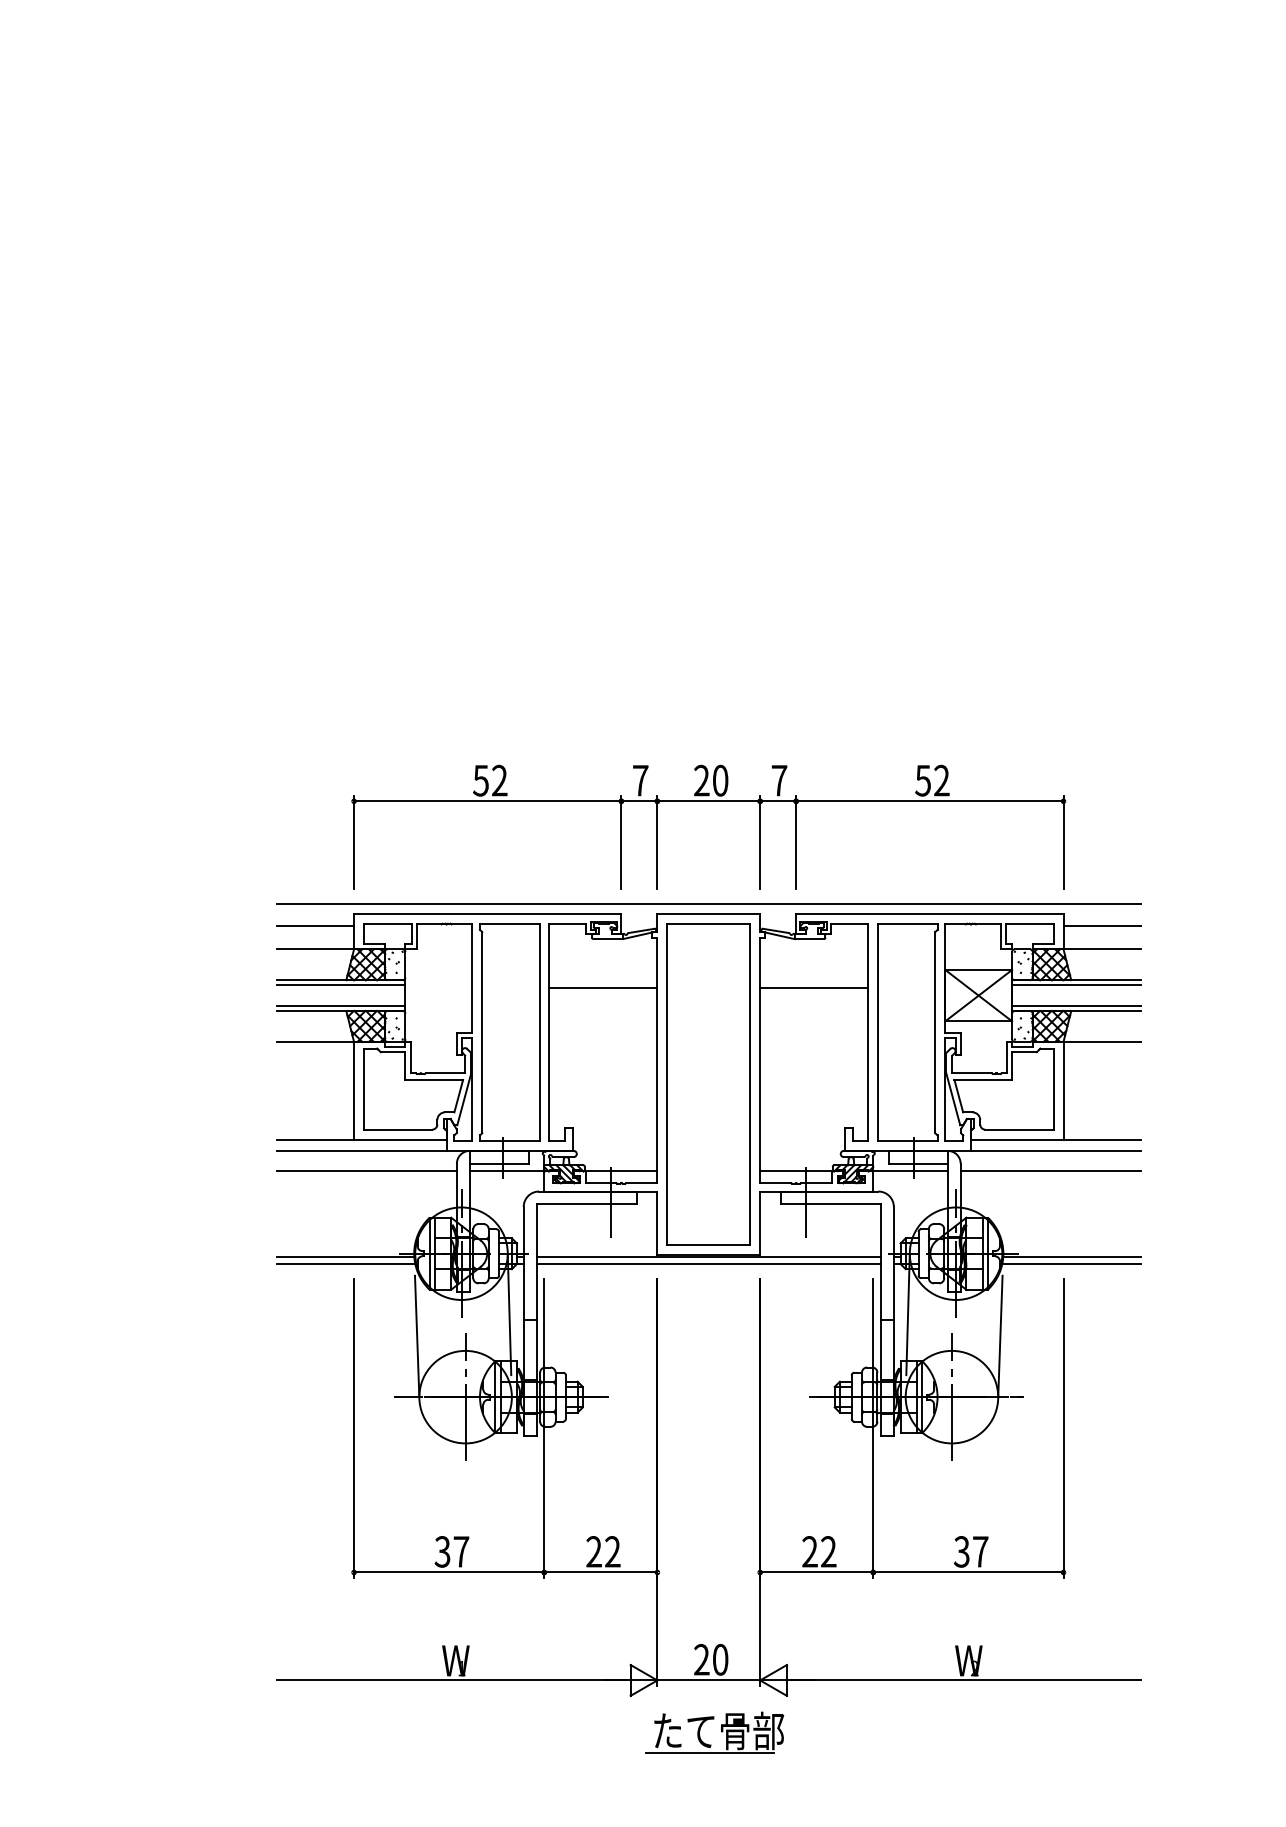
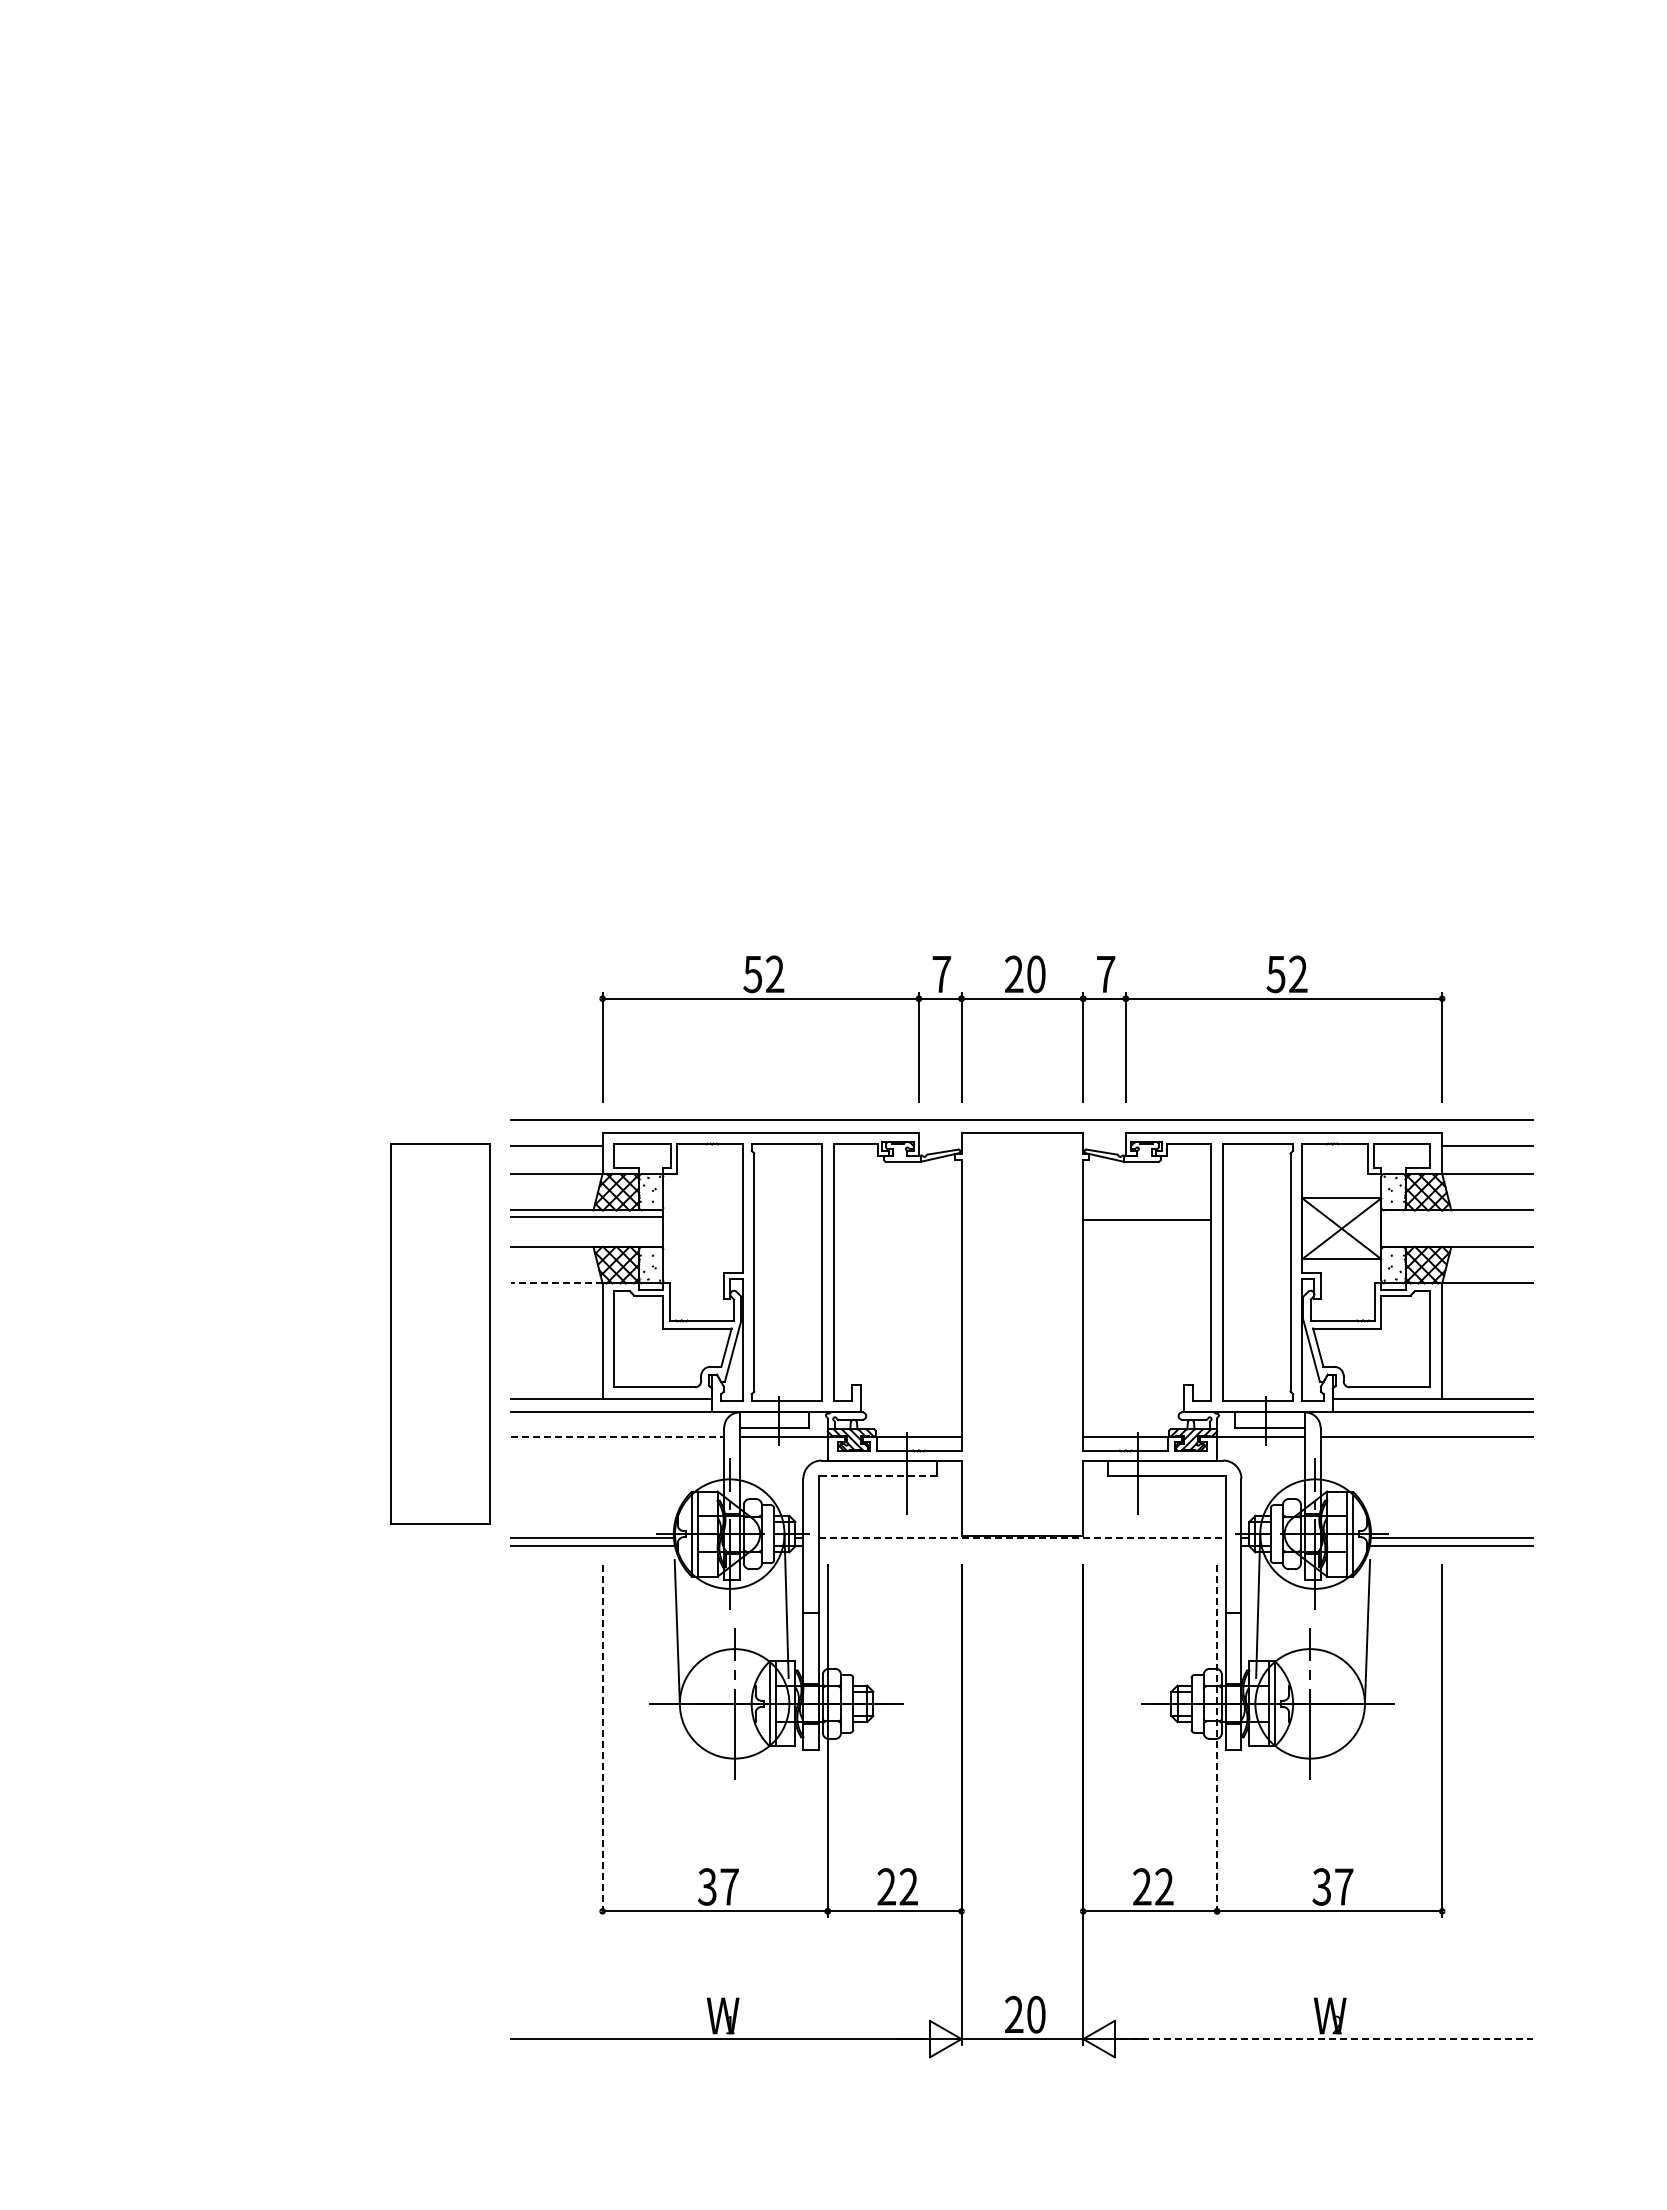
line: (1076, 985) -> (1457, 1216), removed
line: (603, 987) -> (897, 1219), removed
line: (341, 1005) -> (587, 1240), removed
line: (1076, 1005) -> (1457, 1240), removed
line: (315, 1041) -> (556, 1283), solid -> dashed
part: (708, 1084) -> (440, 1333), moved
line: (367, 1171) -> (618, 1436), solid -> dashed
line: (586, 1204) -> (877, 1475), solid -> dashed
line: (708, 1256) -> (1022, 1537), solid -> dashed
line: (708, 1264) -> (1022, 1546), removed
line: (353, 1428) -> (602, 1741), solid -> dashed
line: (873, 1428) -> (1217, 1741), solid -> dashed
line: (965, 1680) -> (1326, 2039), solid -> dashed
part: (720, 1731) -> (1036, 2099), removed

